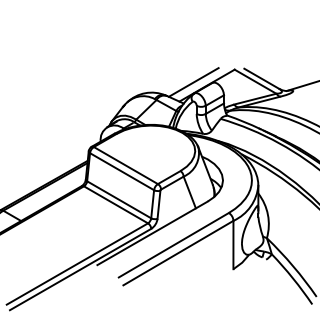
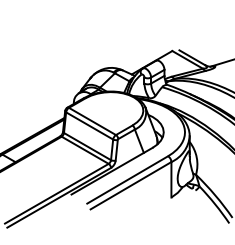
line: (193, 82) -> (142, 60), removed

